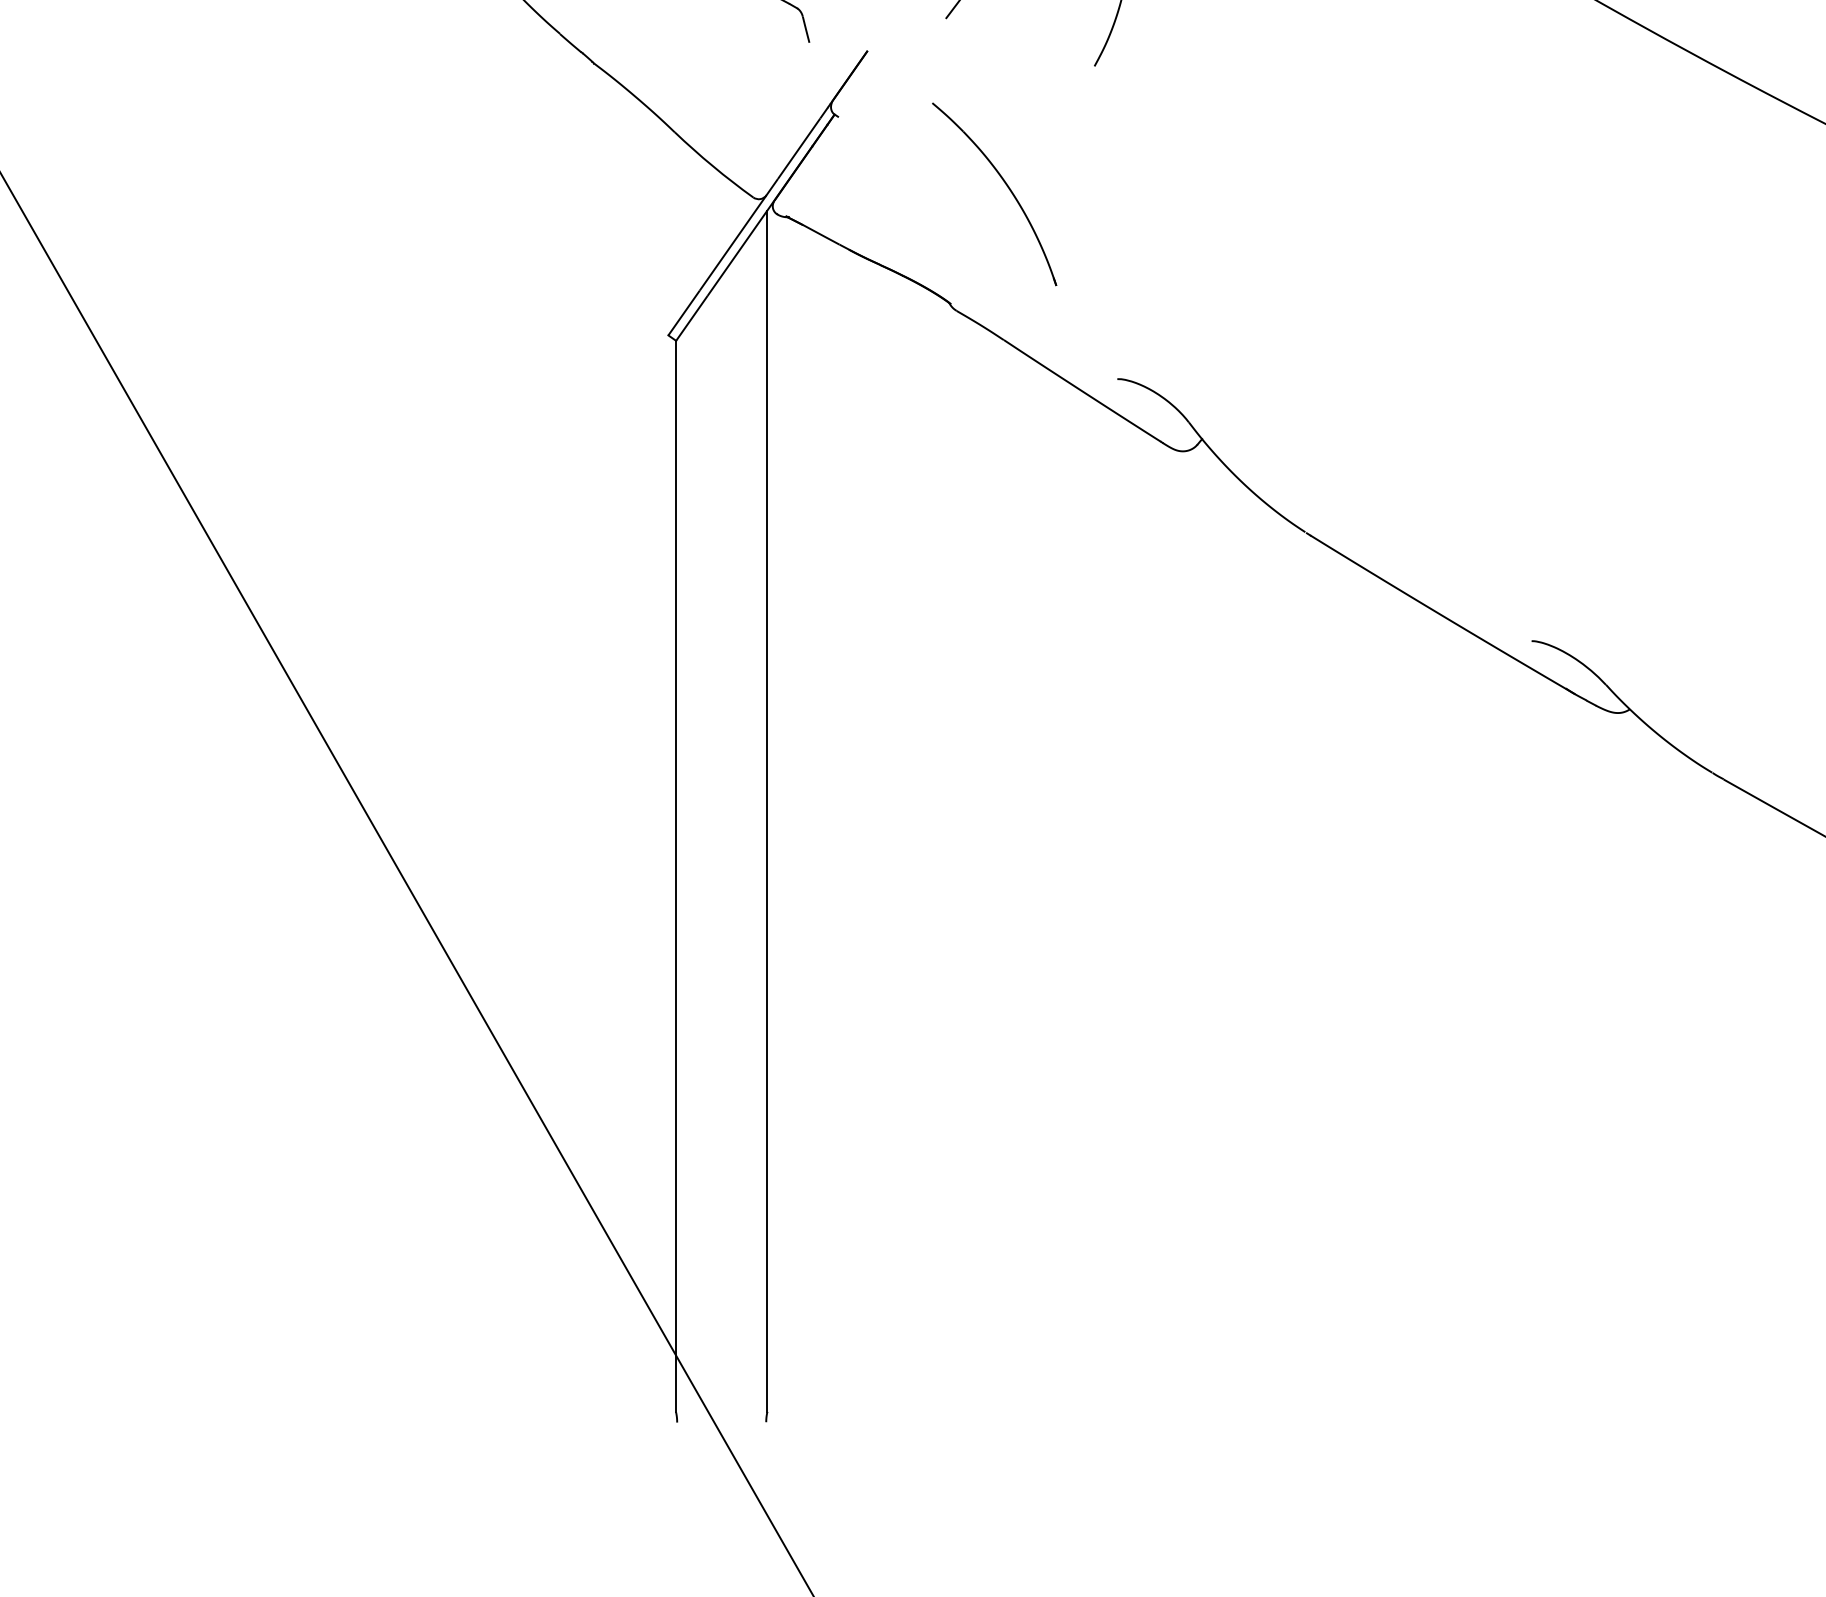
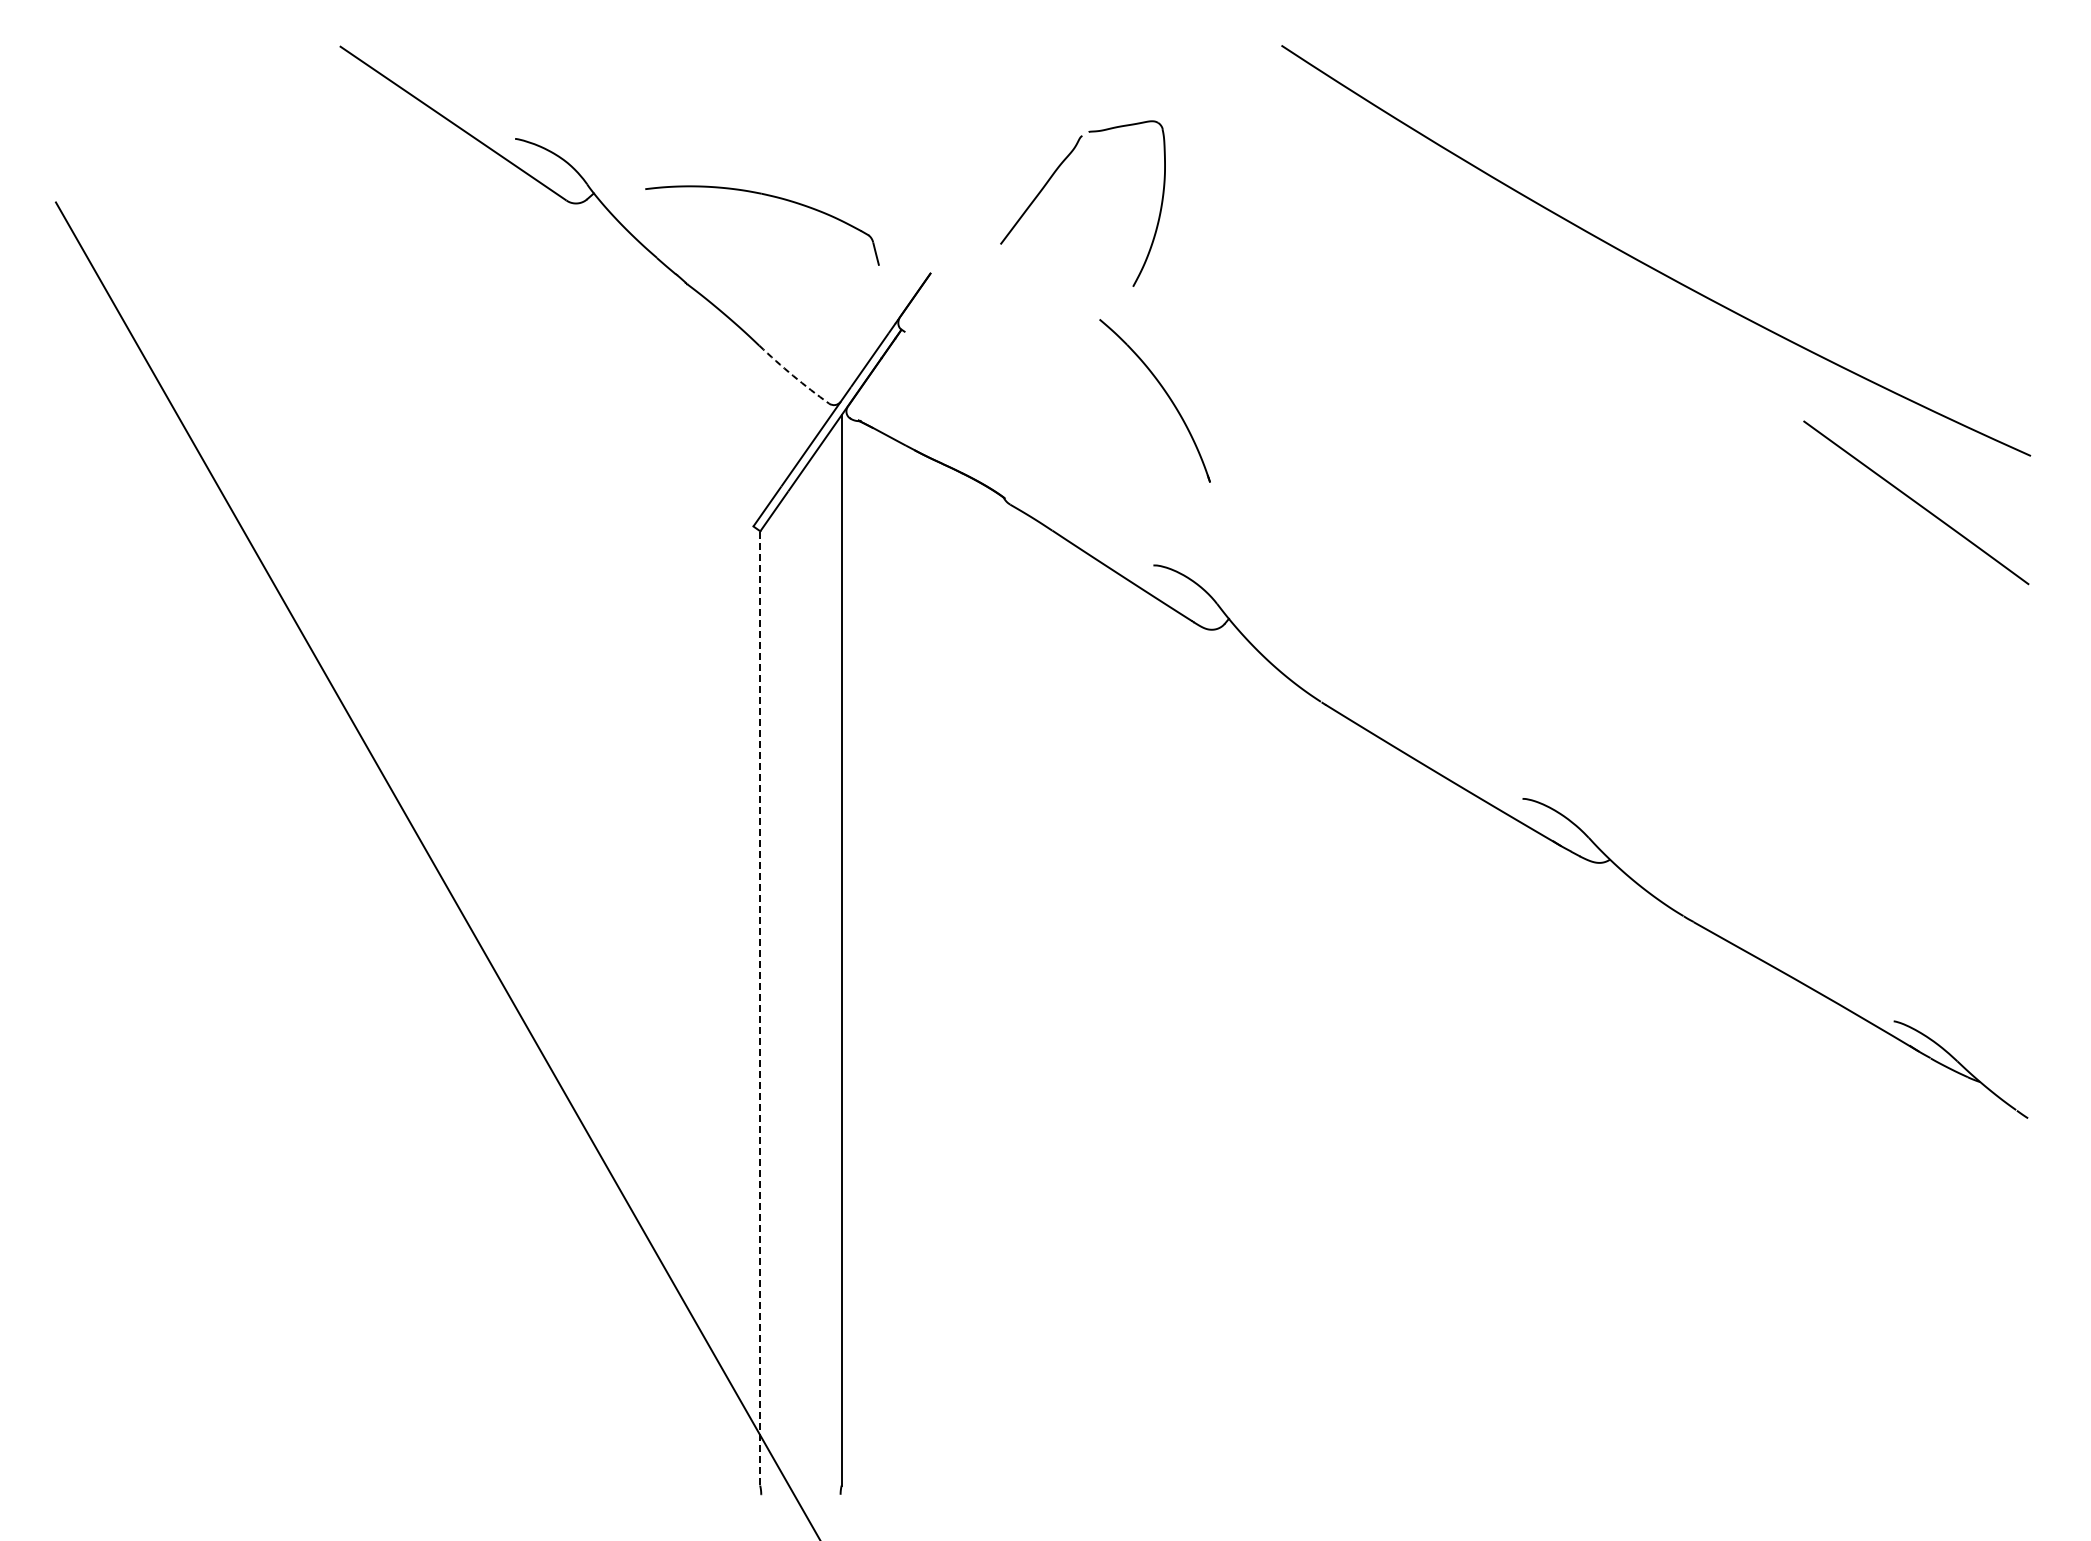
arc: (713, 165) -> (793, 375), solid -> dashed
part: (1006, 186) -> (1165, 393), moved
line: (676, 876) -> (760, 1008), solid -> dashed

